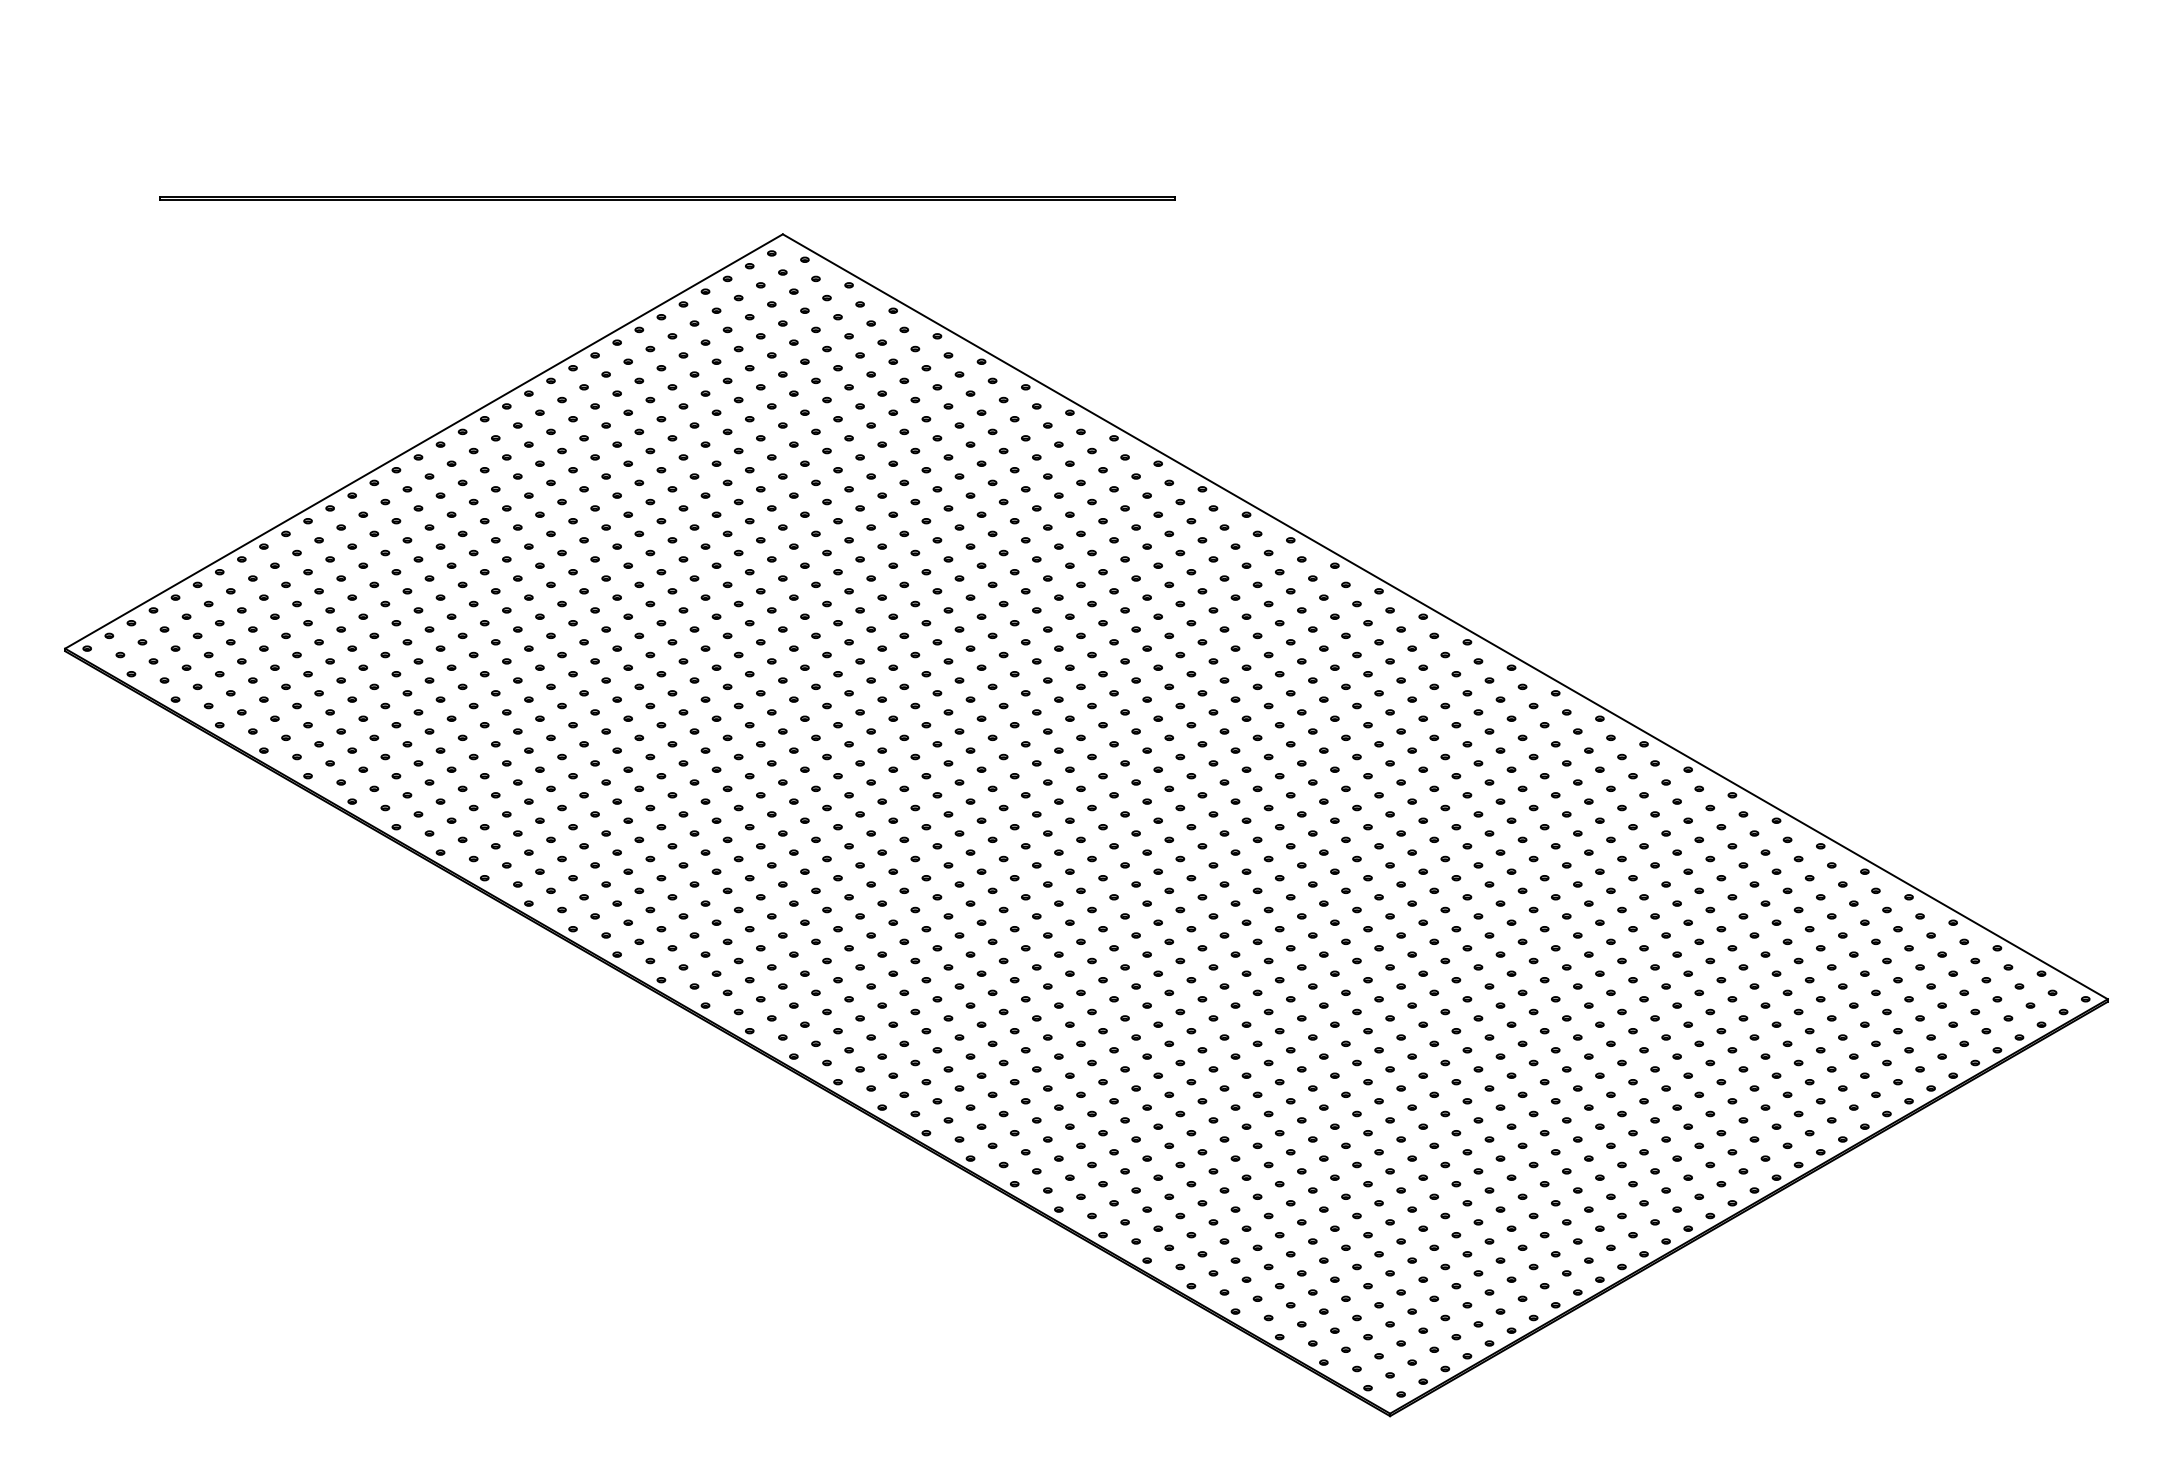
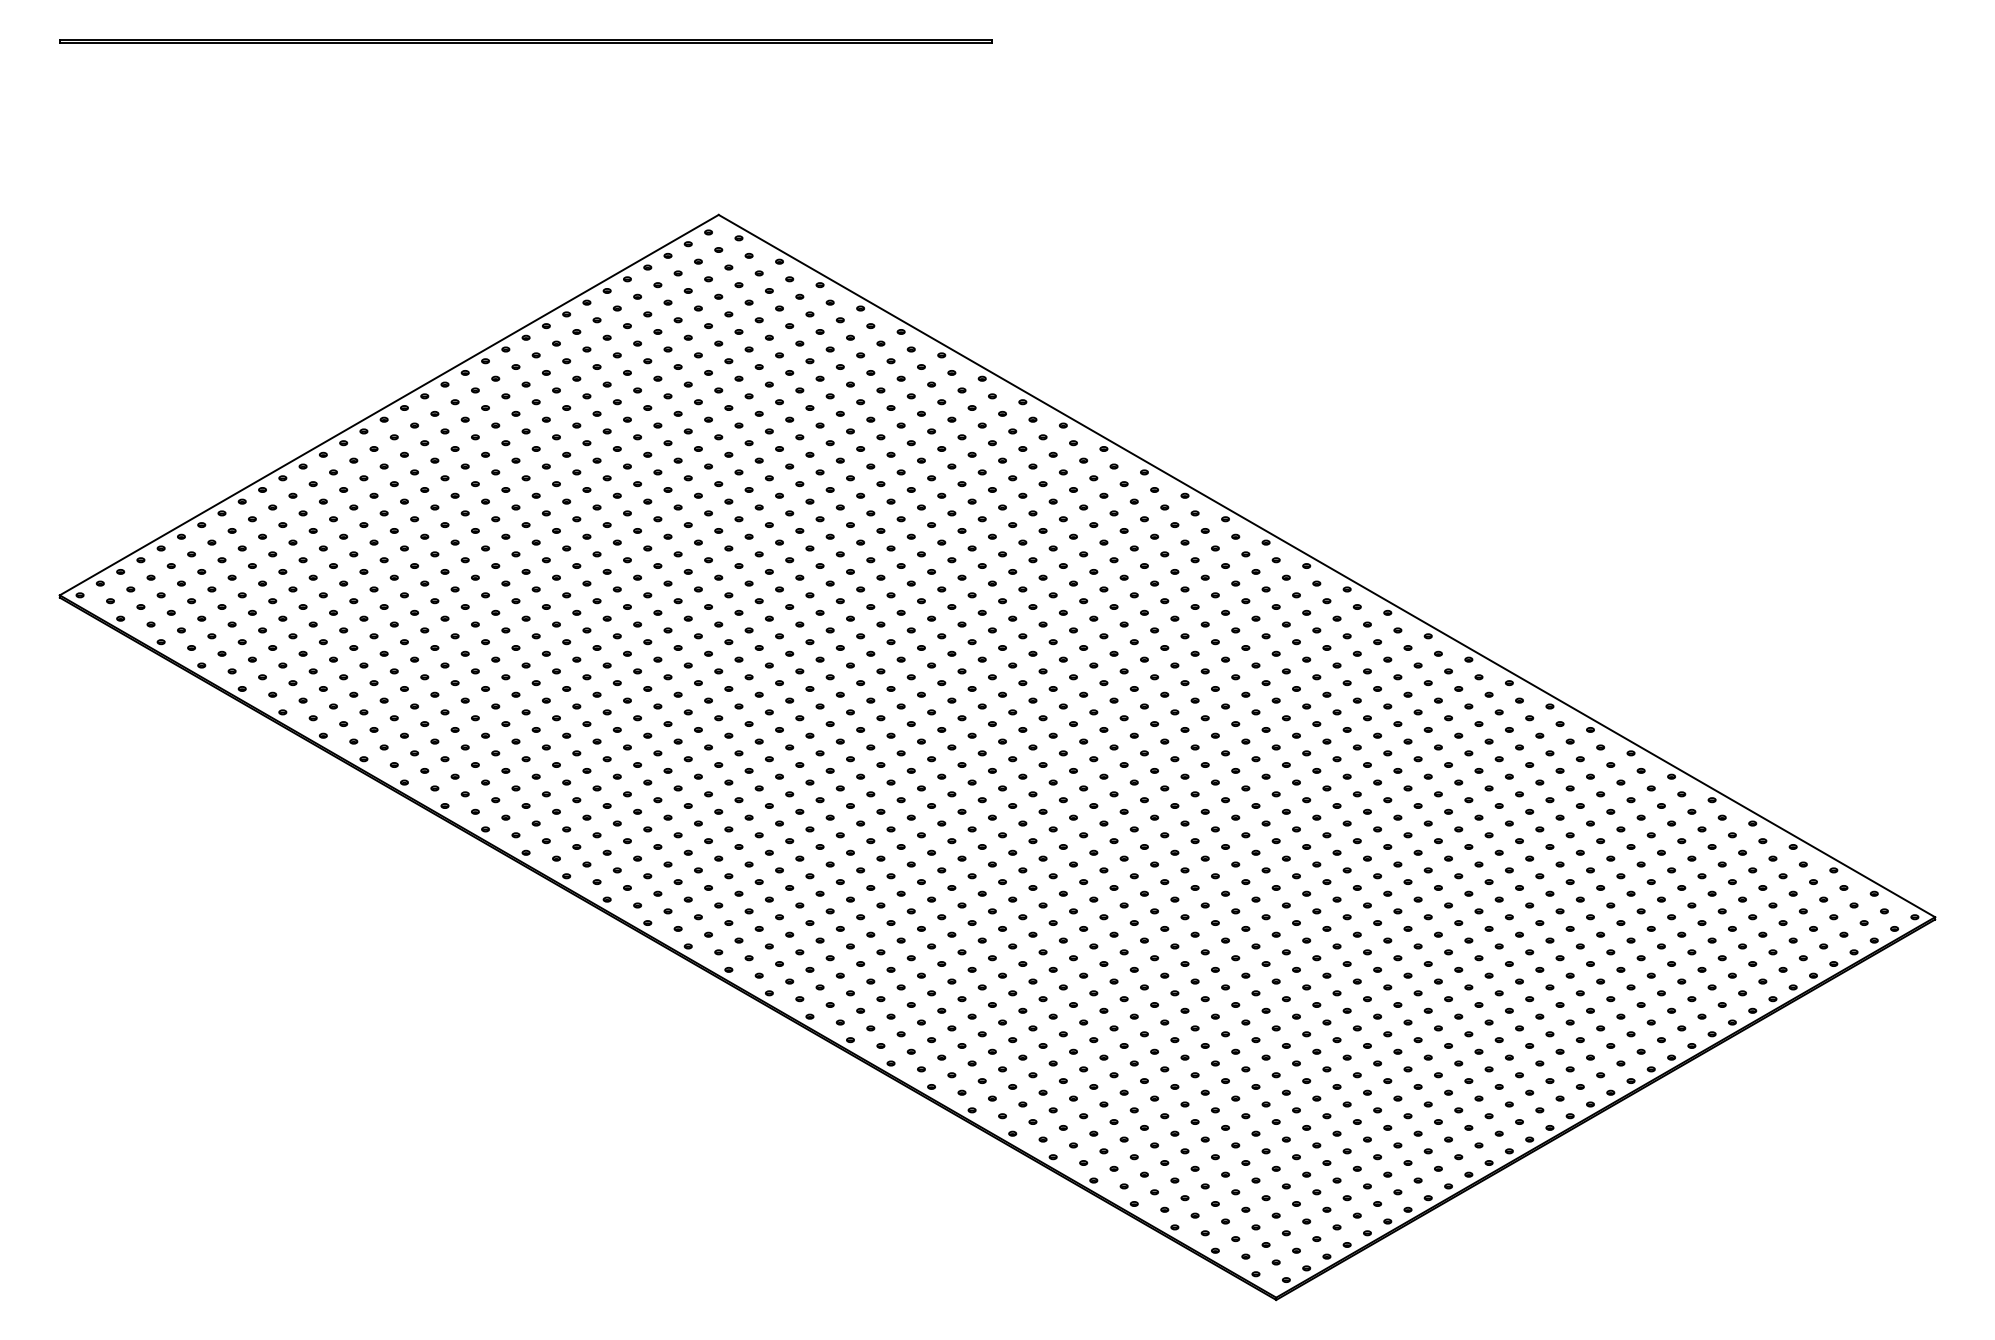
line: (667, 197) -> (525, 40), moved

